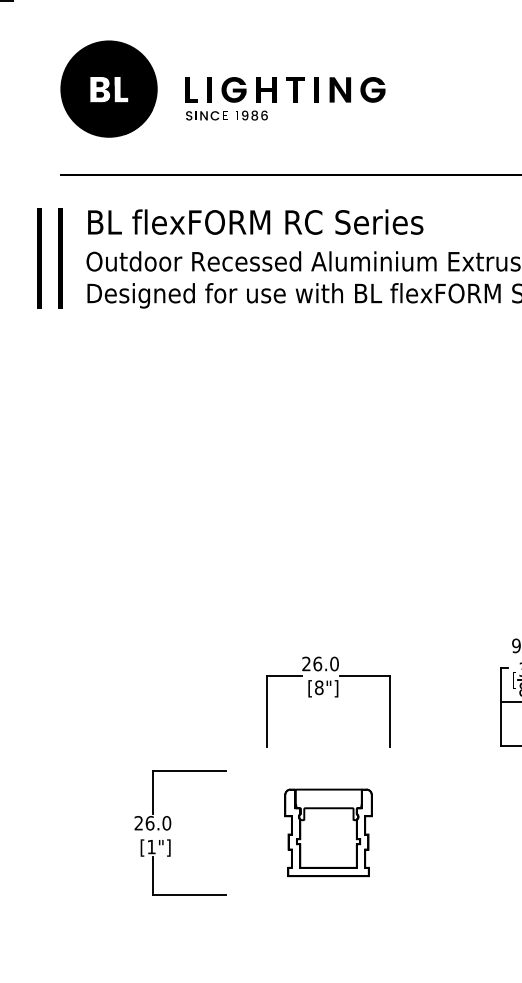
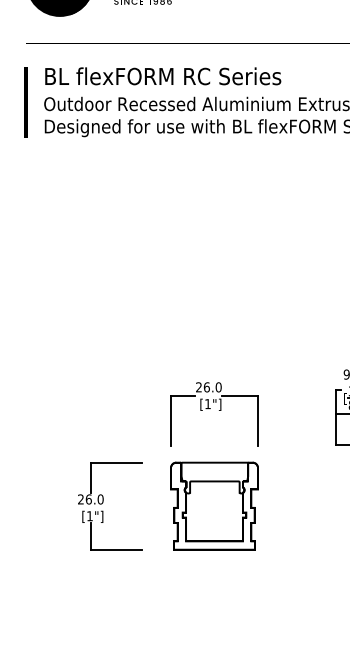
line: (39, 258) -> (11, 101), removed
text: (319, 687) -> (208, 403), [8"] -> [1"]
part: (328, 832) -> (214, 505), size x1.43

